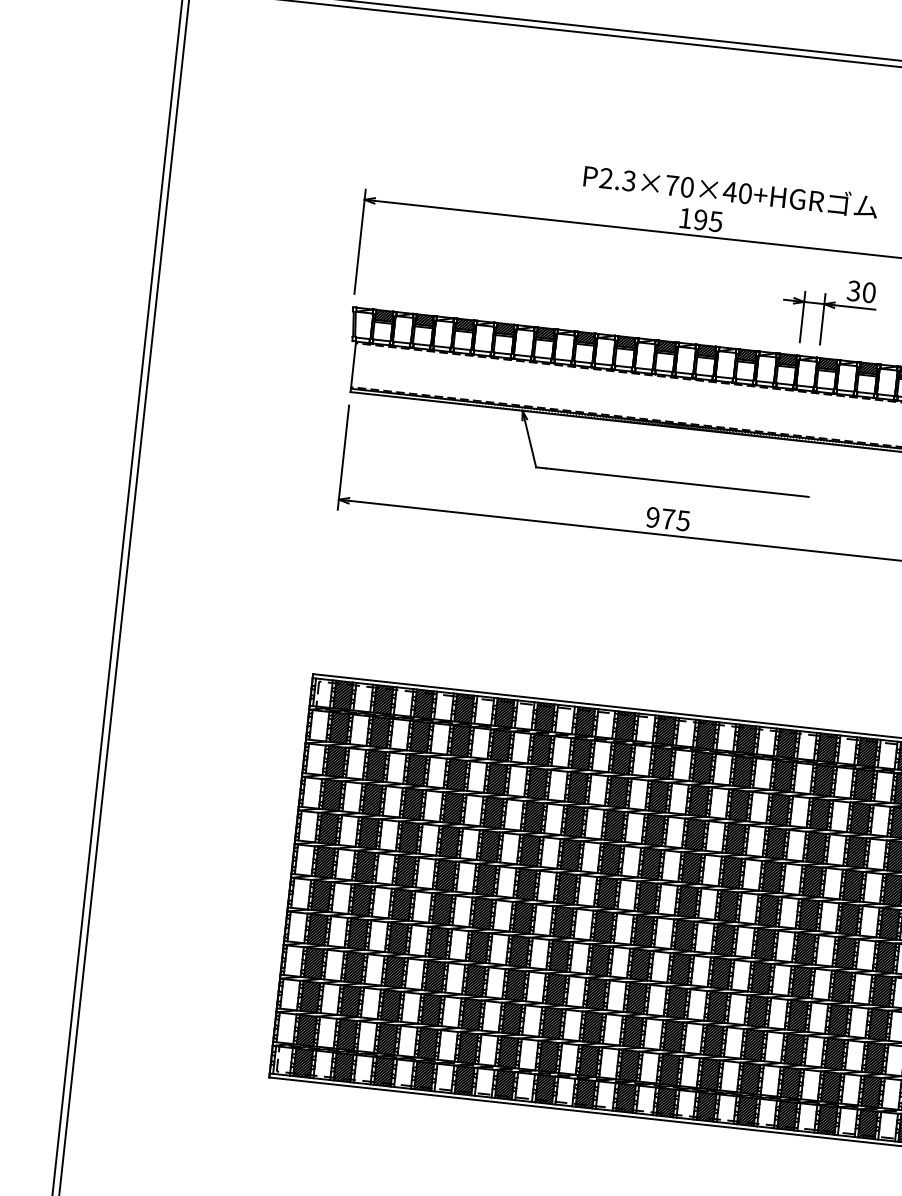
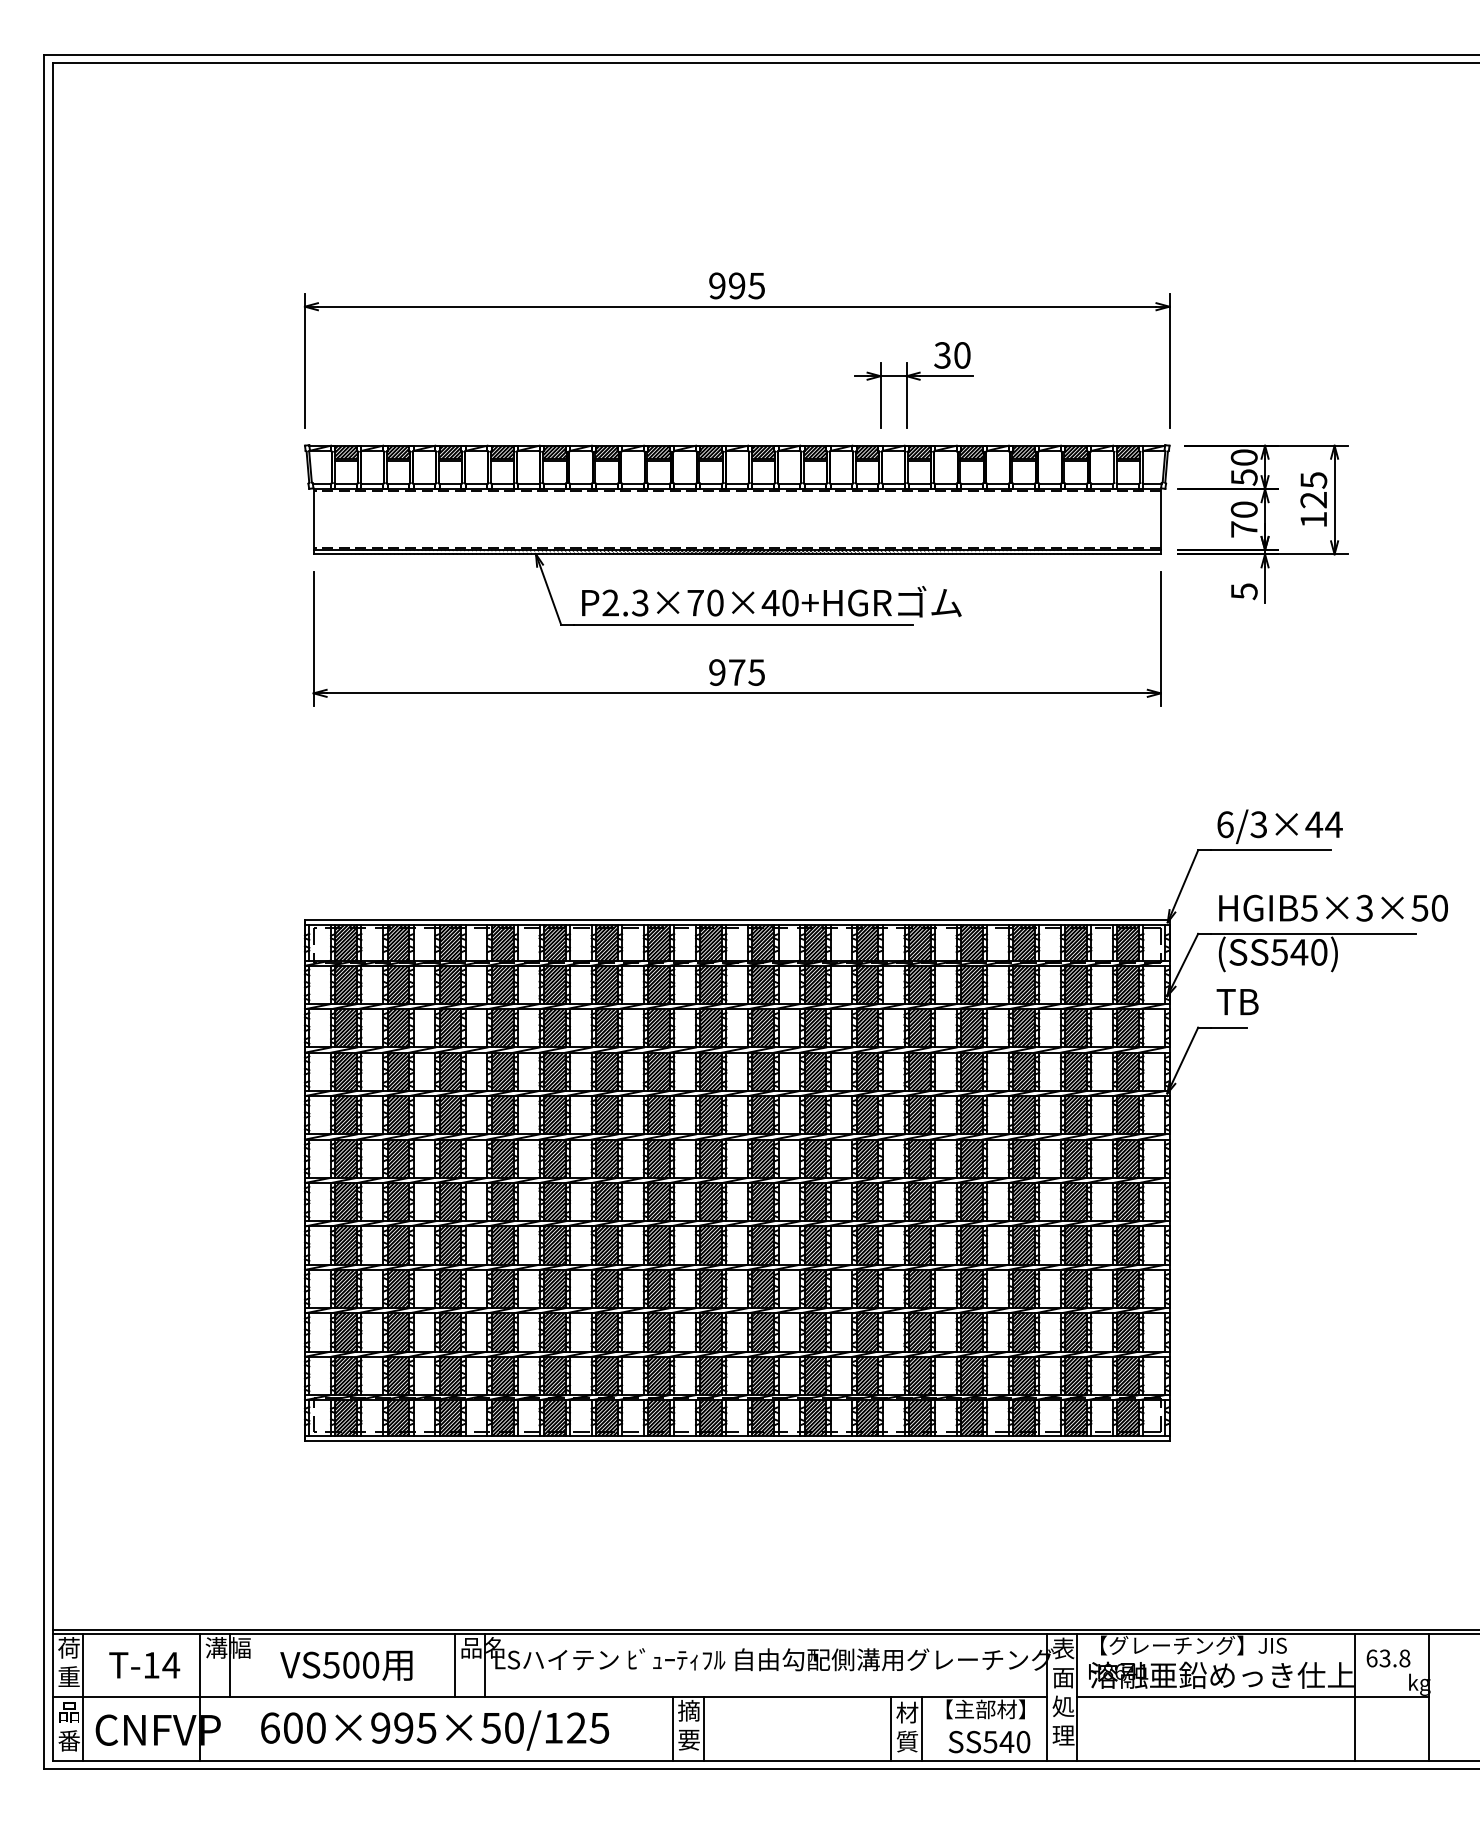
text: (730, 190) -> (771, 601), moved
text: (685, 218) -> (717, 285), 195 -> 995

